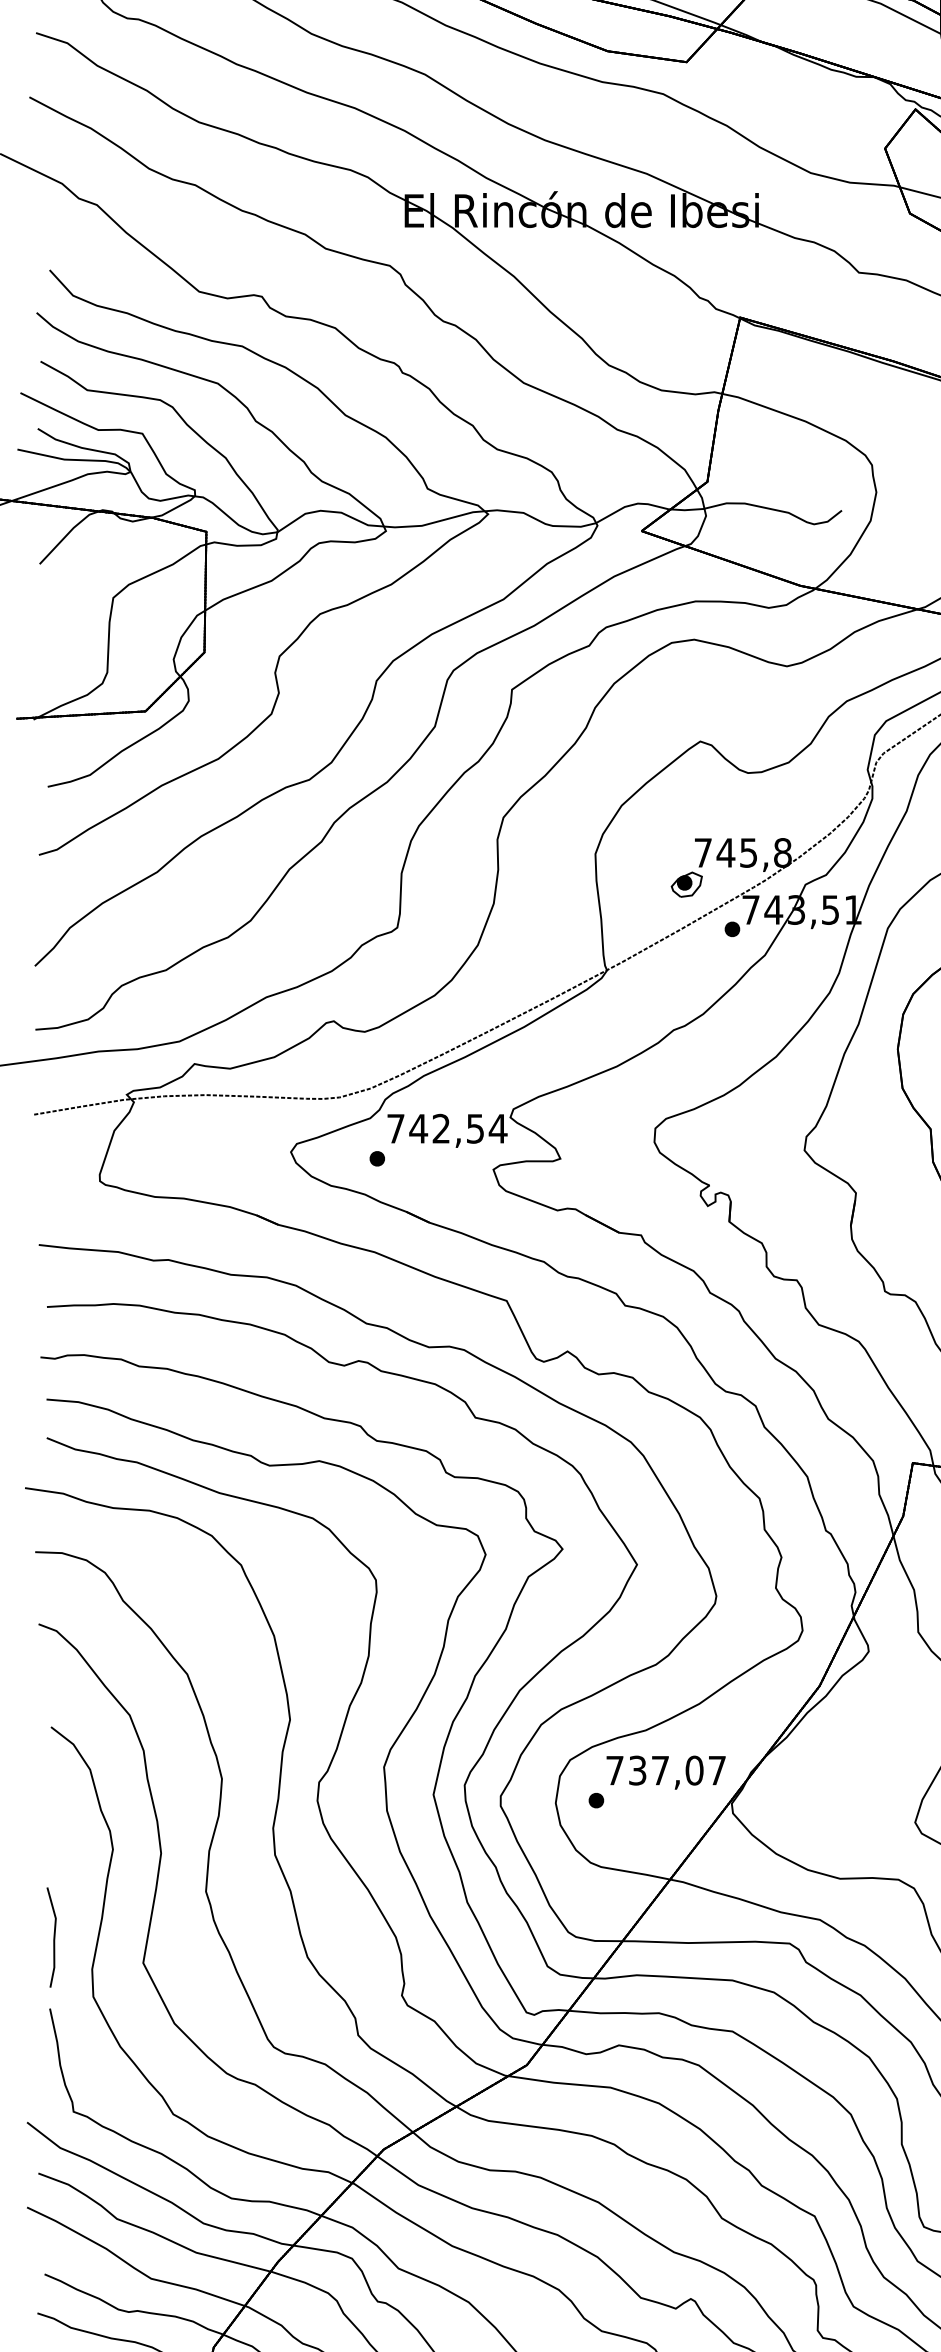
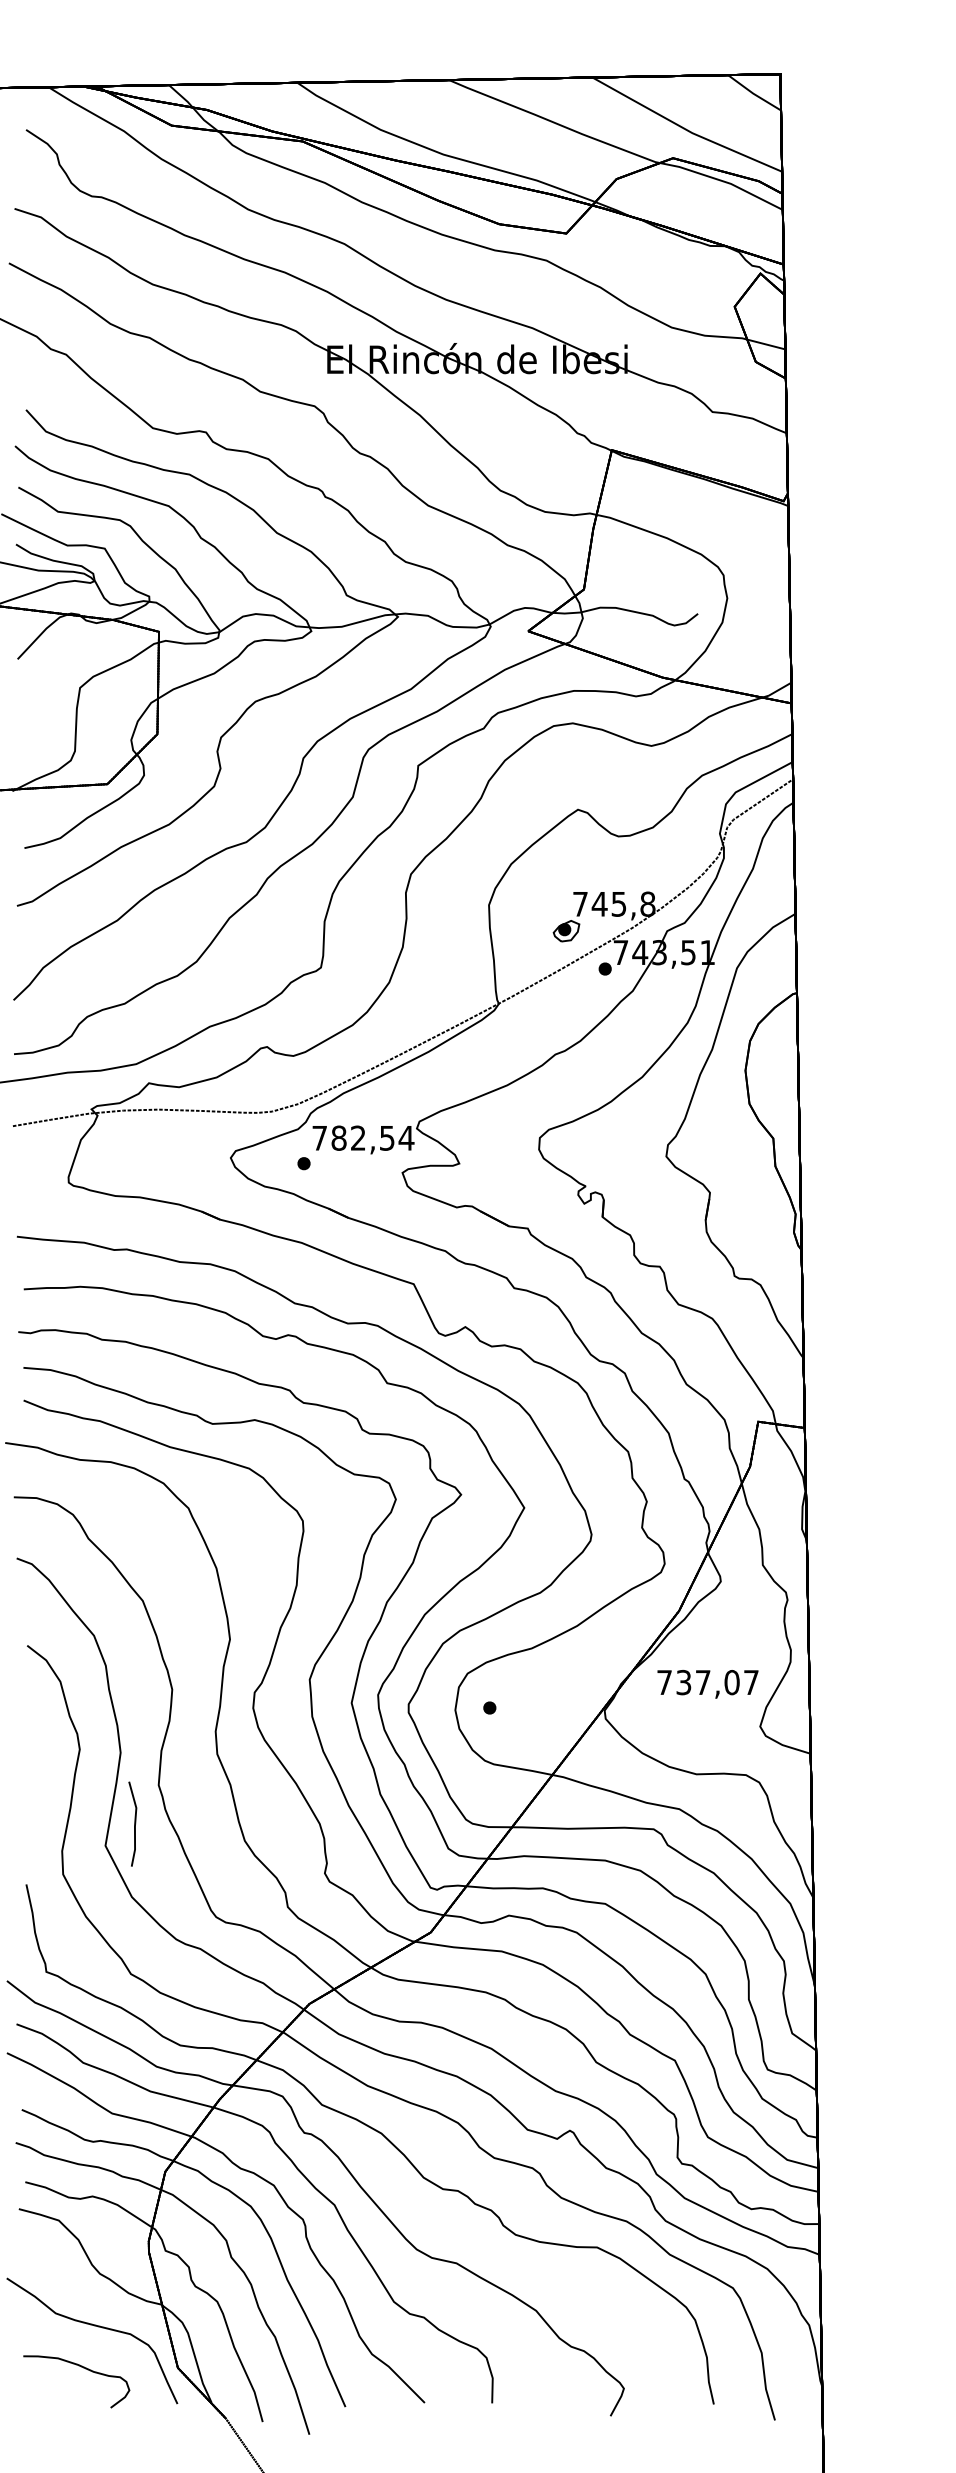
text: (419, 1127) -> (339, 1137), 742,54 -> 782,54
text: (665, 1772) -> (707, 1684), moved
line: (53, 1936) -> (134, 1823), moved

